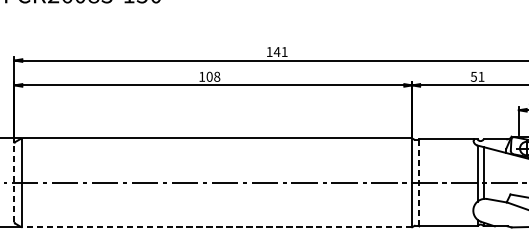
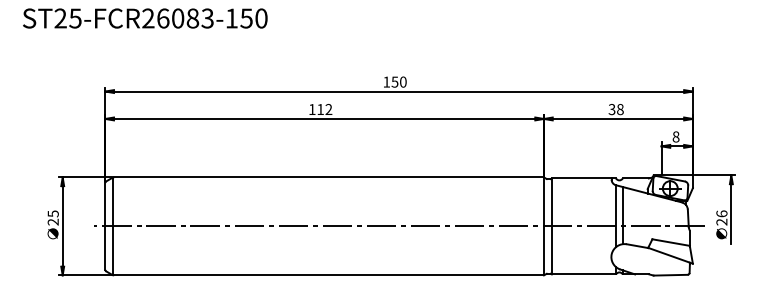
text: (280, 51) -> (398, 81), 141 -> 150
text: (213, 76) -> (324, 109), 108 -> 112
text: (477, 76) -> (616, 109), 51 -> 38
line: (14, 182) -> (105, 225), dashed -> solid
line: (419, 182) -> (551, 226), dashed -> solid
line: (217, 227) -> (329, 275), dashed -> solid

